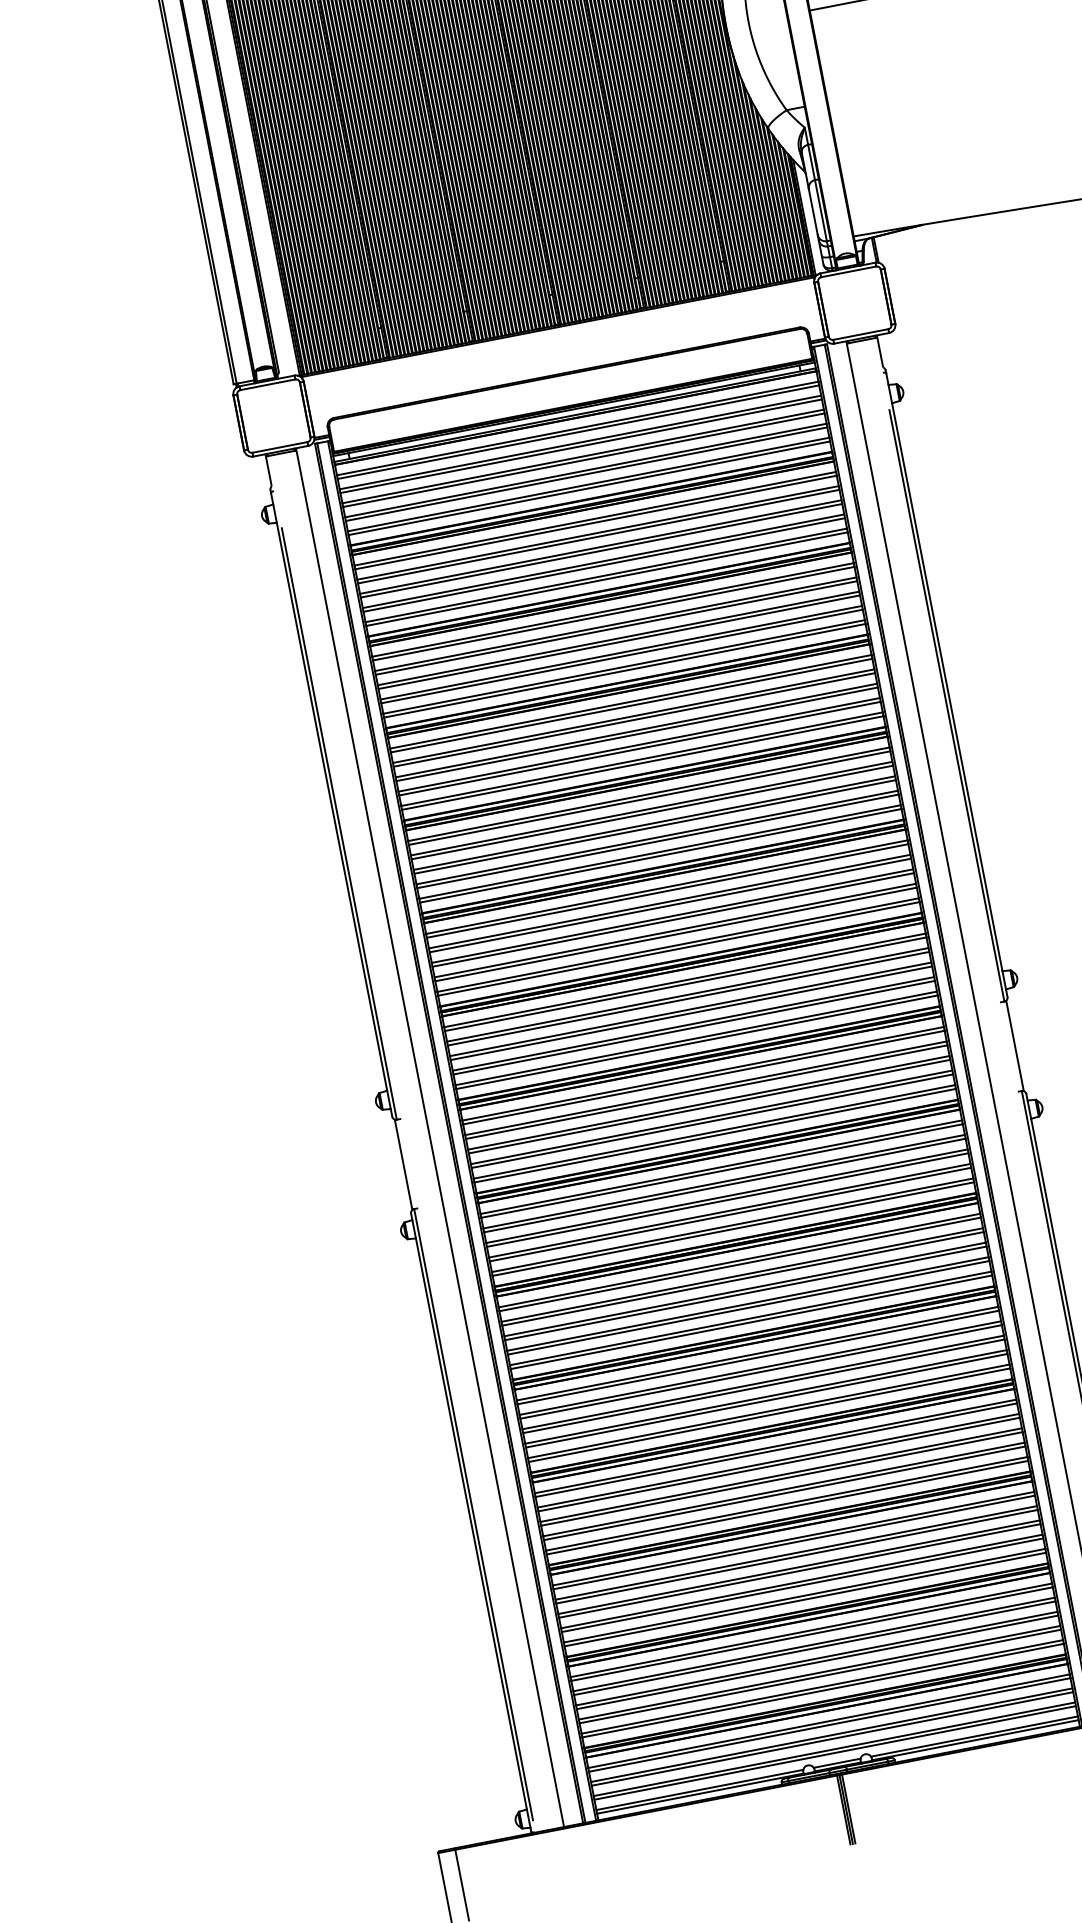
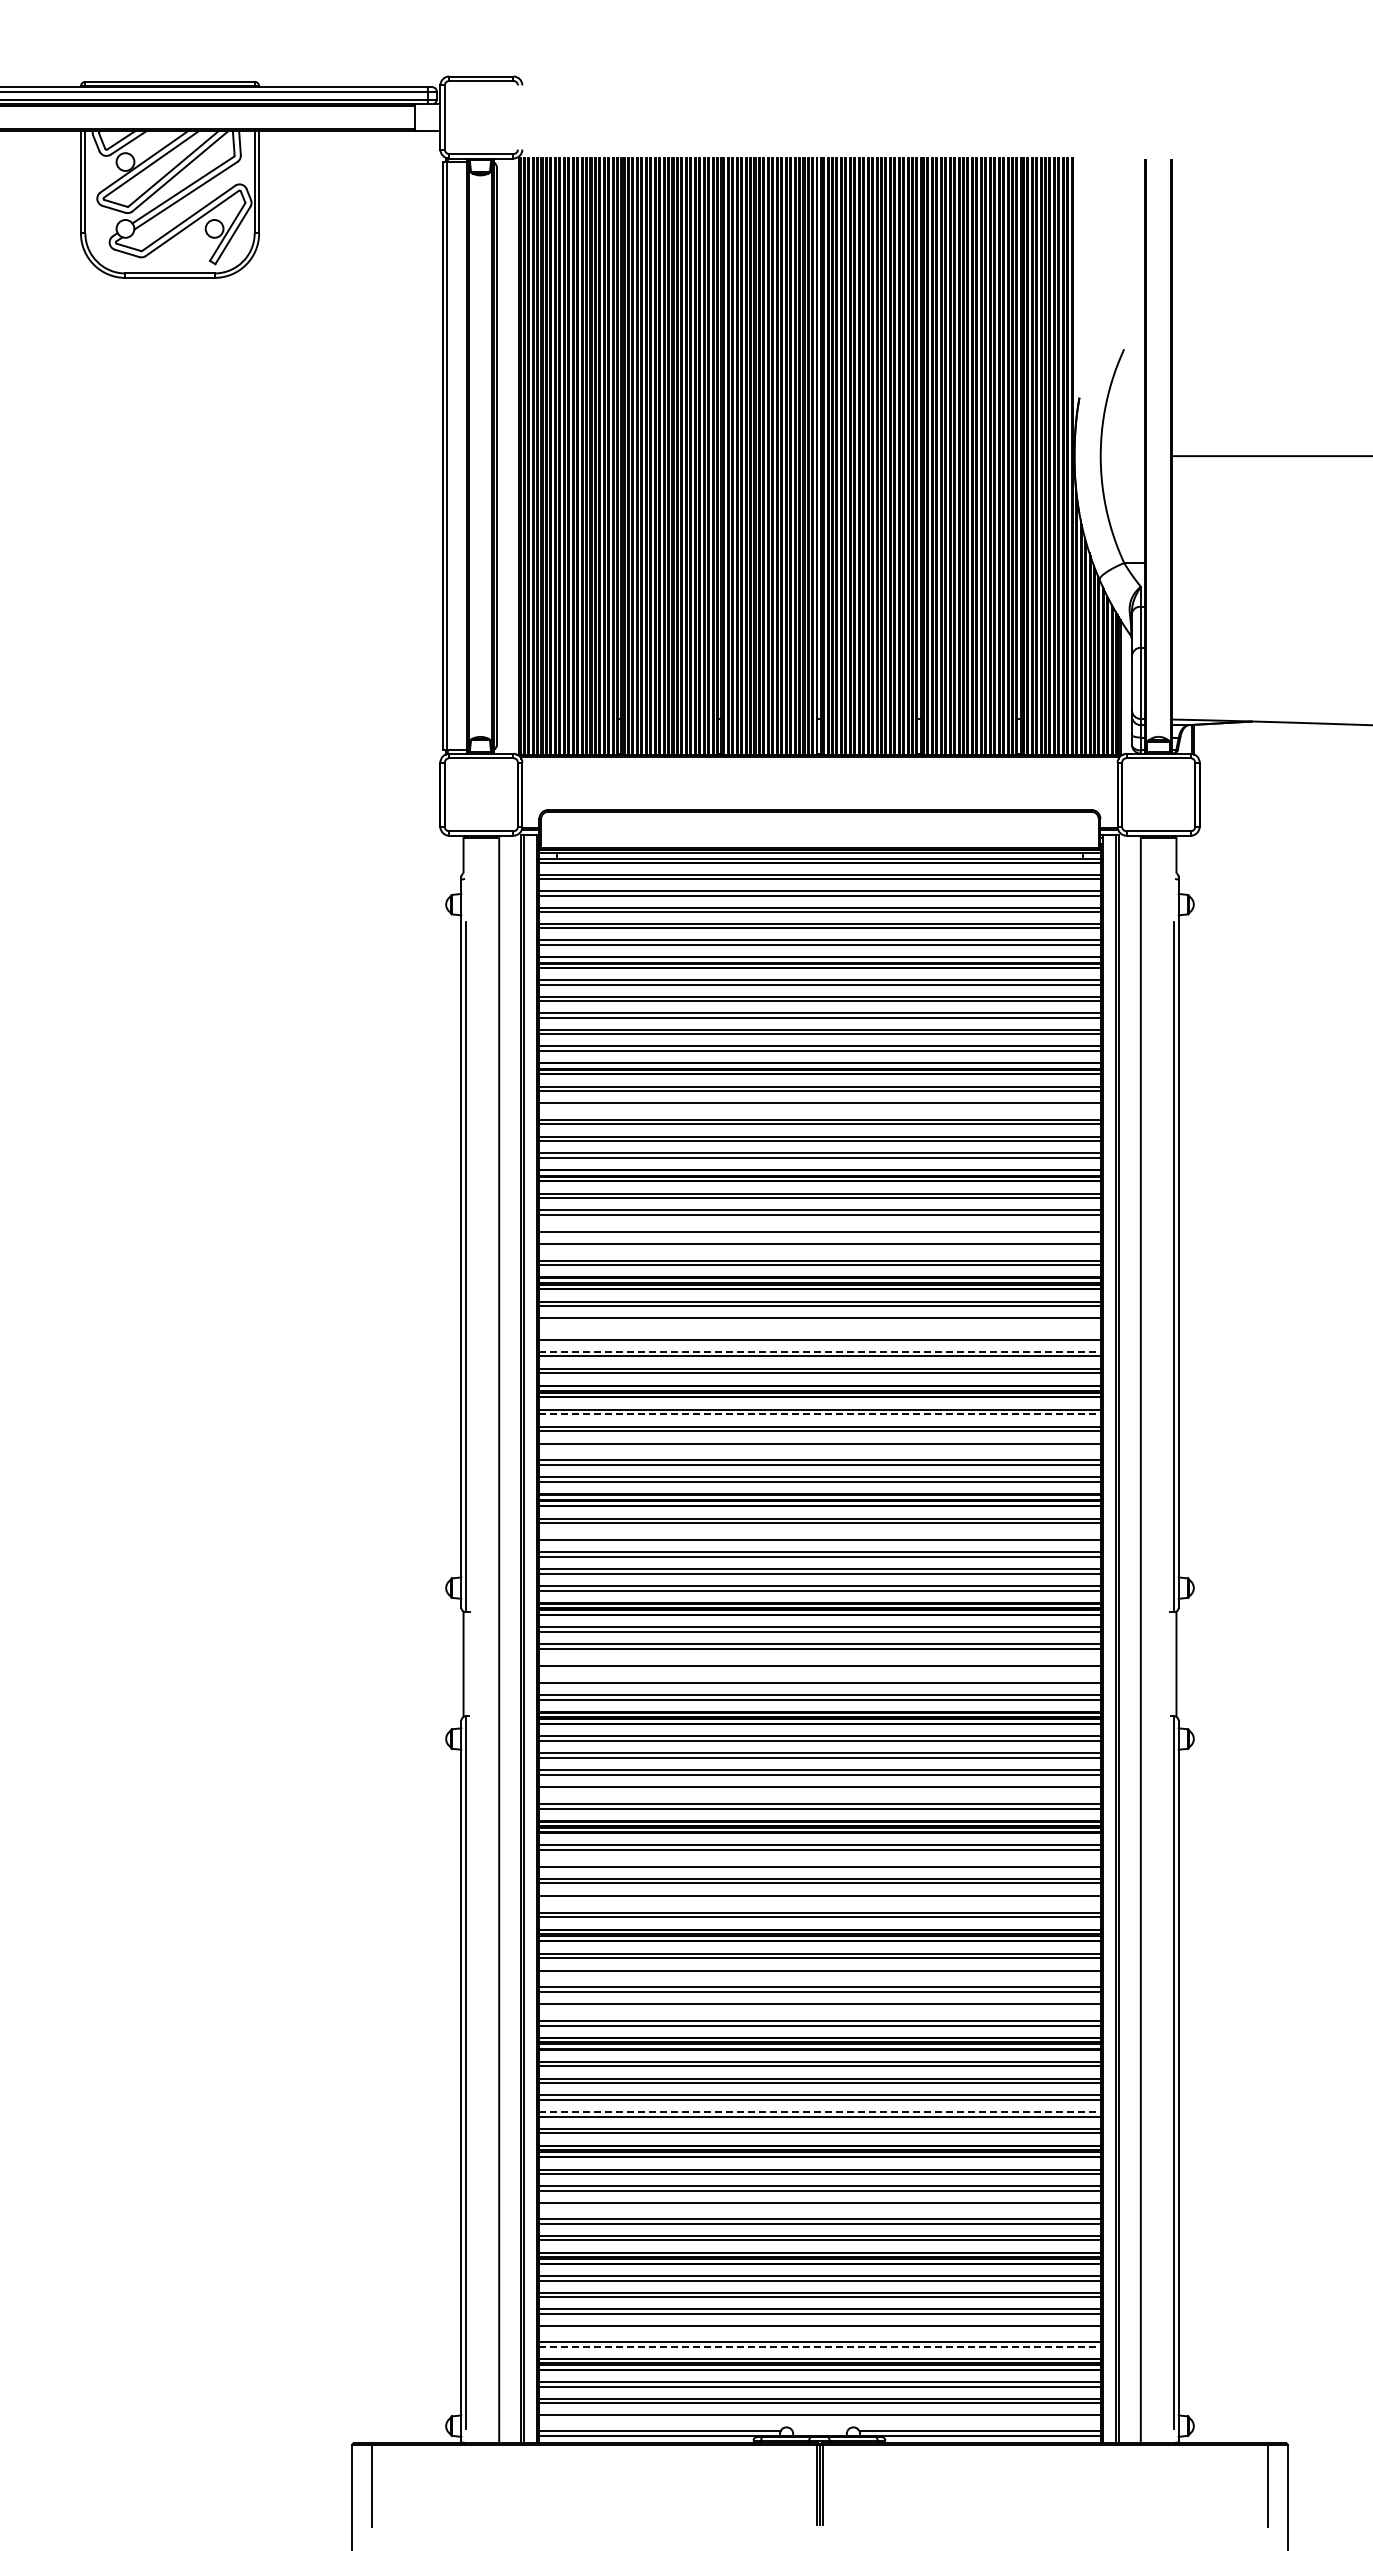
line: (616, 627) -> (819, 1107), removed
line: (636, 730) -> (819, 1227), removed
line: (639, 748) -> (819, 1248), removed
line: (651, 812) -> (819, 1322), removed
line: (654, 823) -> (819, 1335), removed
line: (657, 837) -> (820, 1351), solid -> dashed
line: (668, 891) -> (820, 1414), solid -> dashed
line: (672, 920) -> (819, 1448), removed
line: (687, 995) -> (819, 1535), removed
line: (708, 1103) -> (819, 1661), removed
line: (711, 1117) -> (819, 1678), removed
line: (730, 1214) -> (819, 1791), removed
line: (741, 1275) -> (819, 1862), removed
line: (748, 1308) -> (819, 1900), removed
line: (760, 1372) -> (819, 1975), removed
line: (766, 1400) -> (819, 2008), removed
line: (784, 1489) -> (820, 2112), solid -> dashed
line: (799, 1571) -> (819, 2207), removed
line: (819, 1676) -> (819, 2330), removed
line: (823, 1690) -> (820, 2346), solid -> dashed
line: (834, 1753) -> (819, 2419), removed
line: (836, 1763) -> (819, 2431), removed

